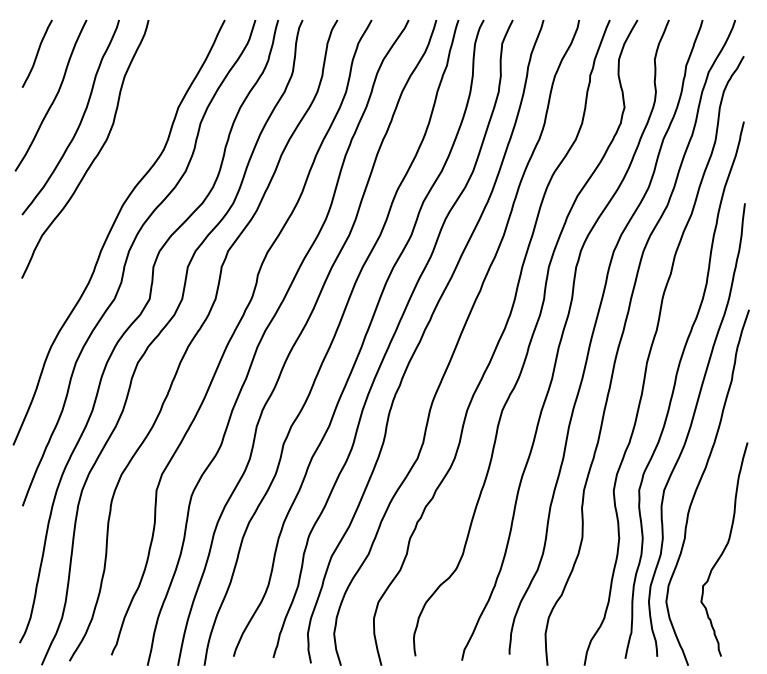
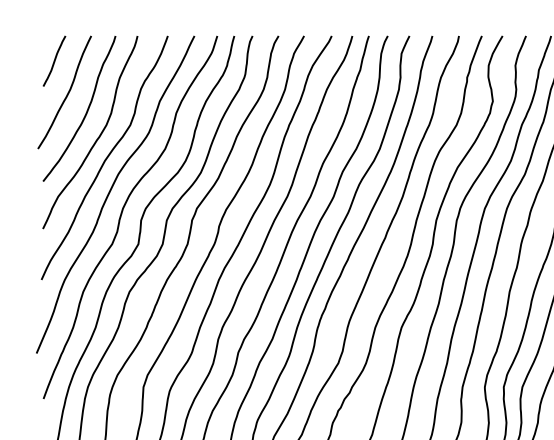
curve: (106, 183) -> (106, 158), added

